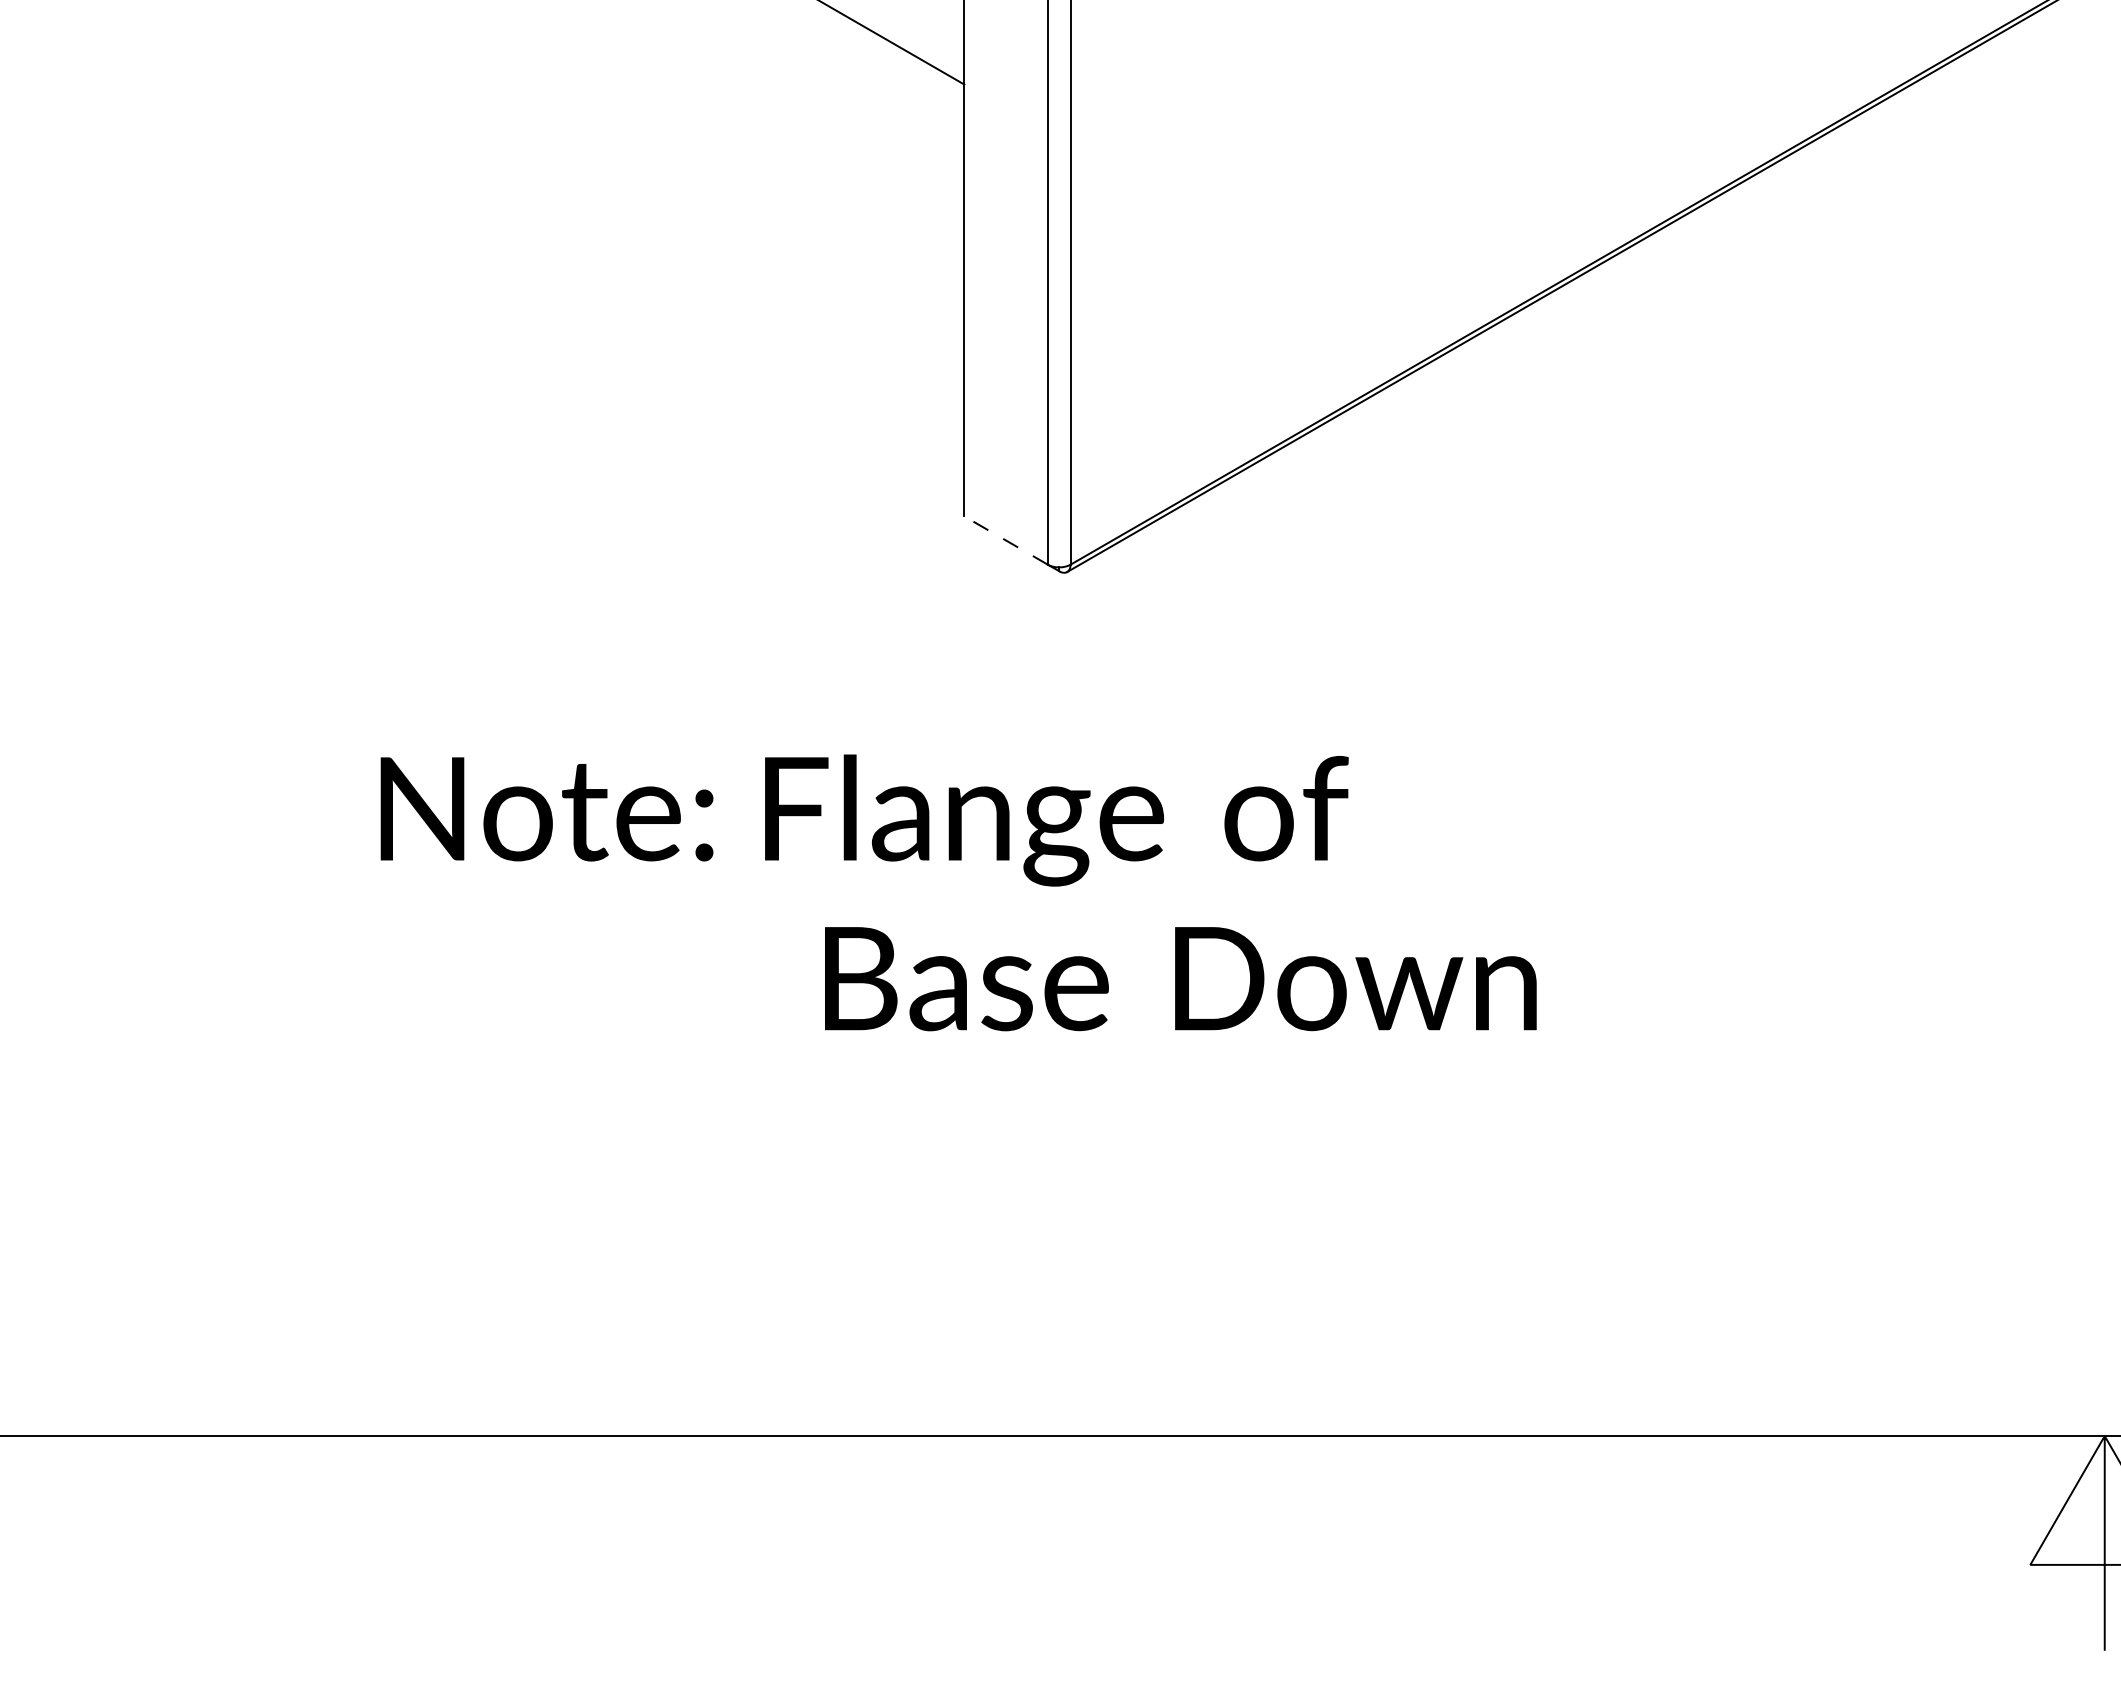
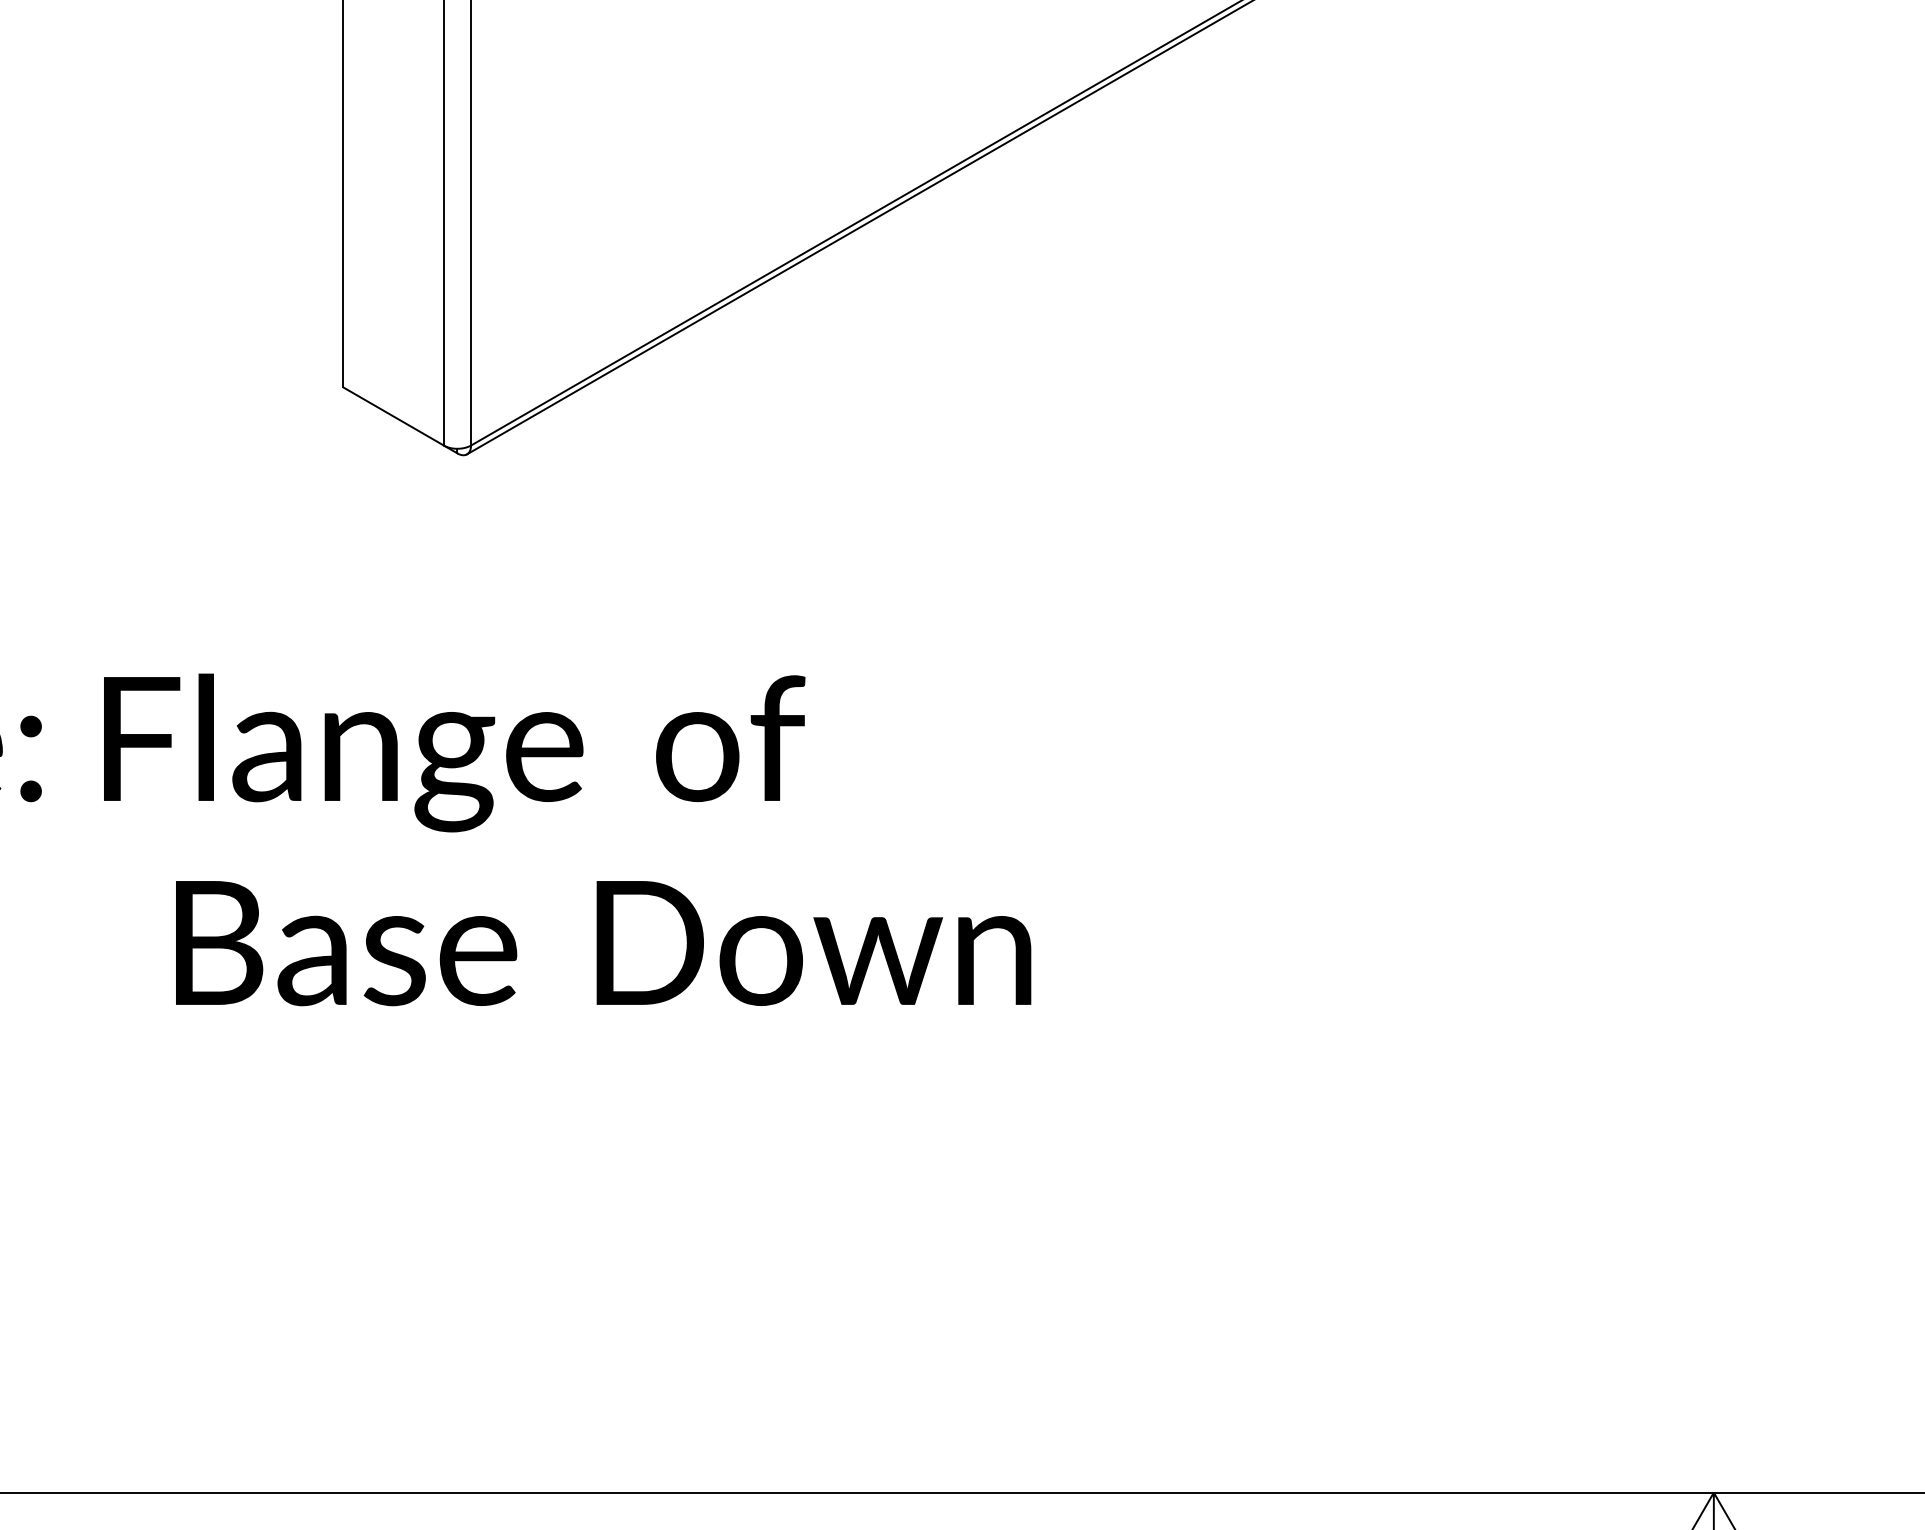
line: (1005, 540) -> (392, 416), dashed -> solid

